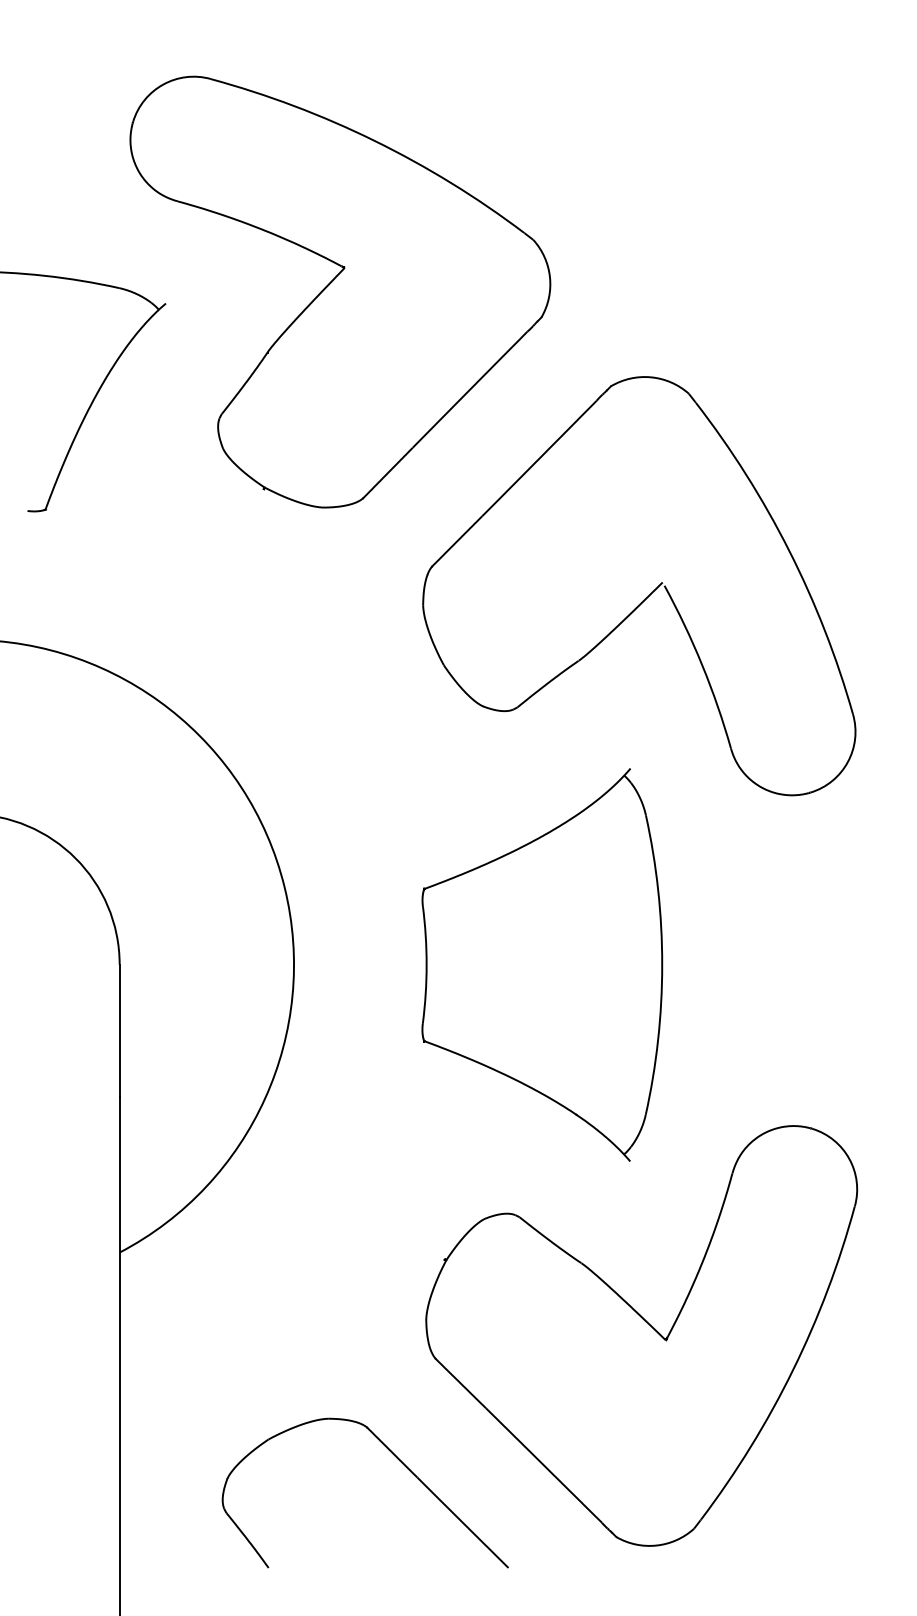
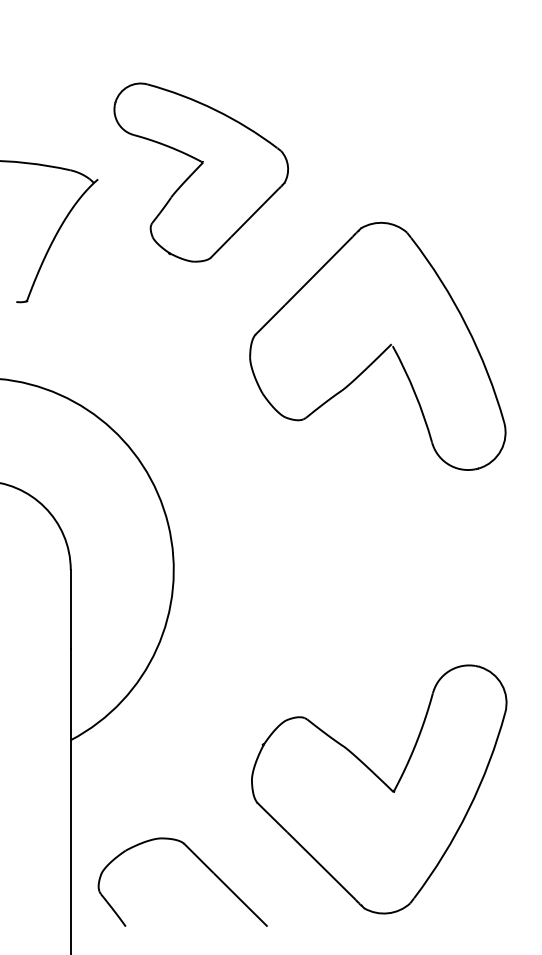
part: (340, 291) -> (201, 172), size x0.7
part: (542, 965) -> (320, 570), removed
part: (396, 1459) -> (201, 862), moved

